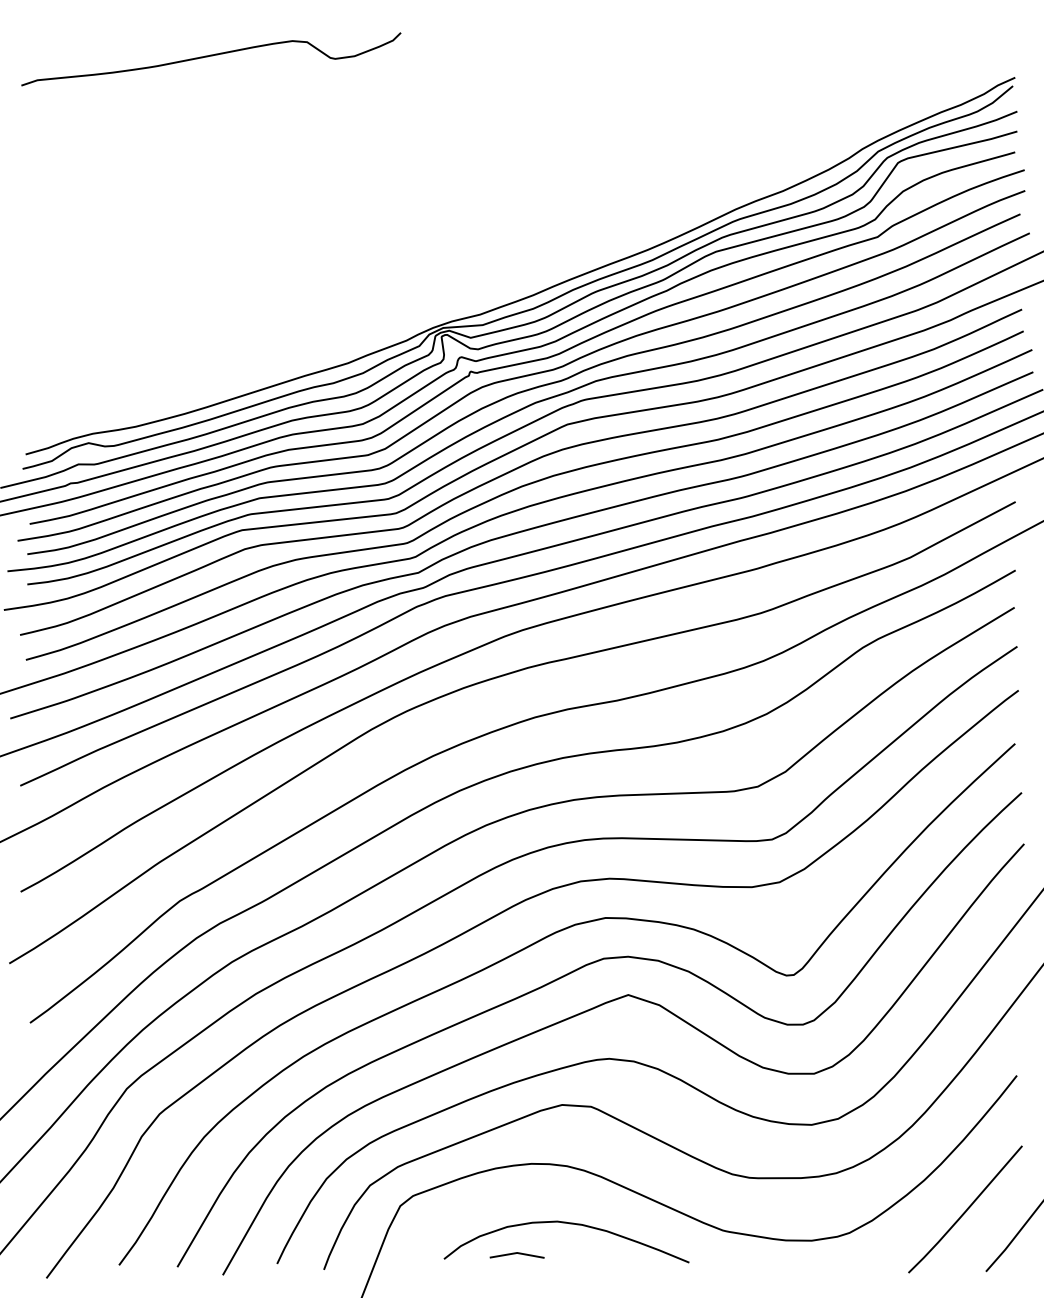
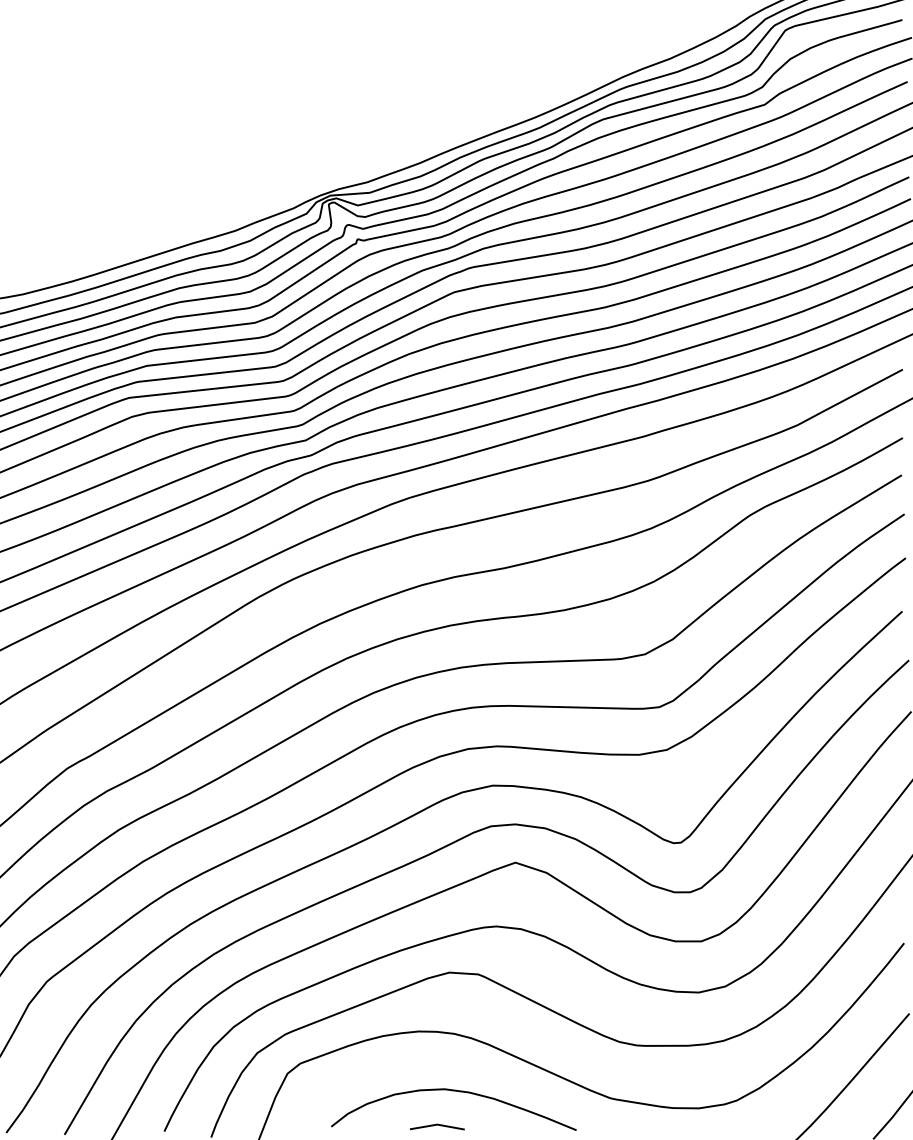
line: (515, 1254) -> (435, 1126), moved

